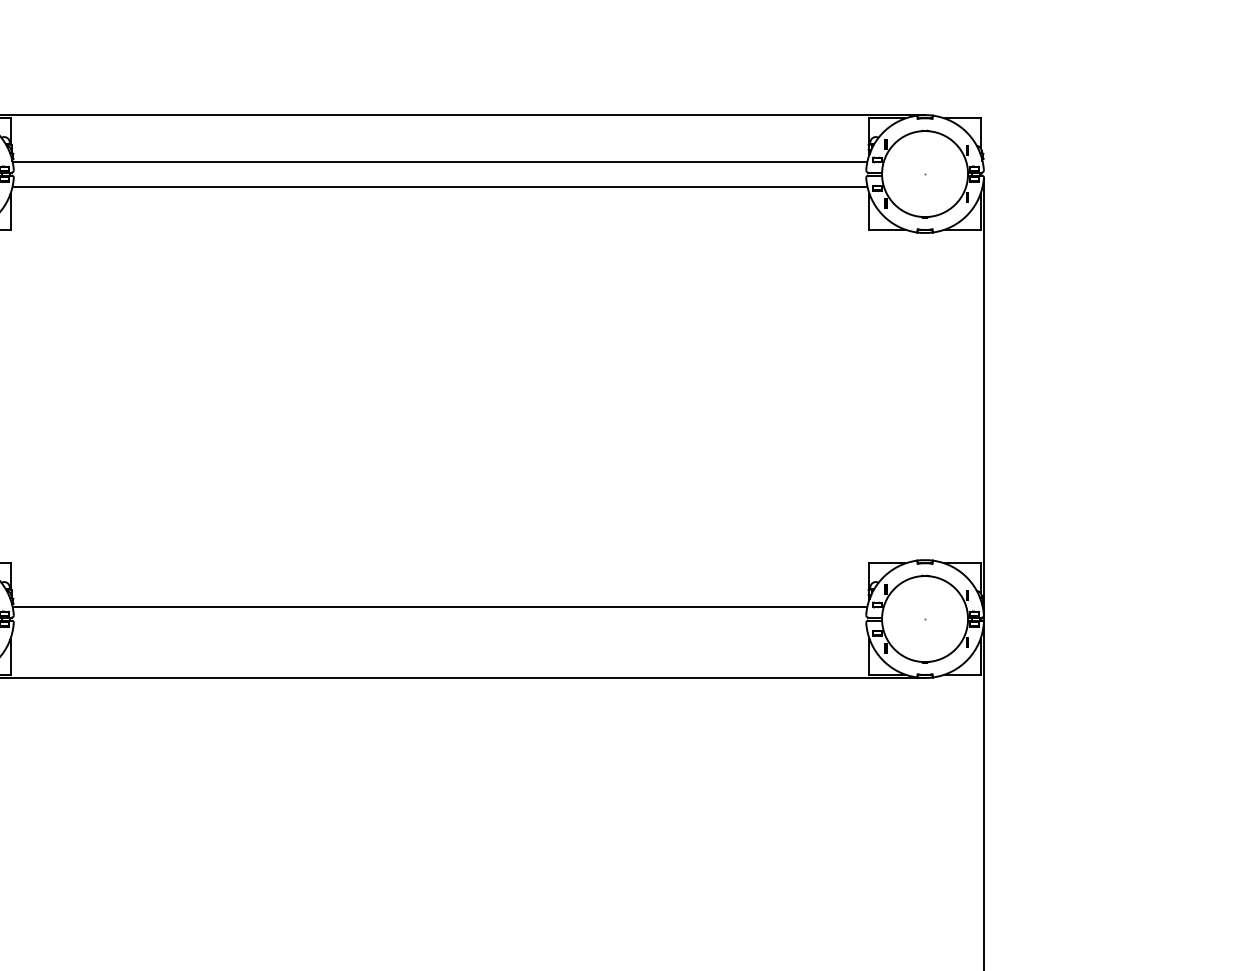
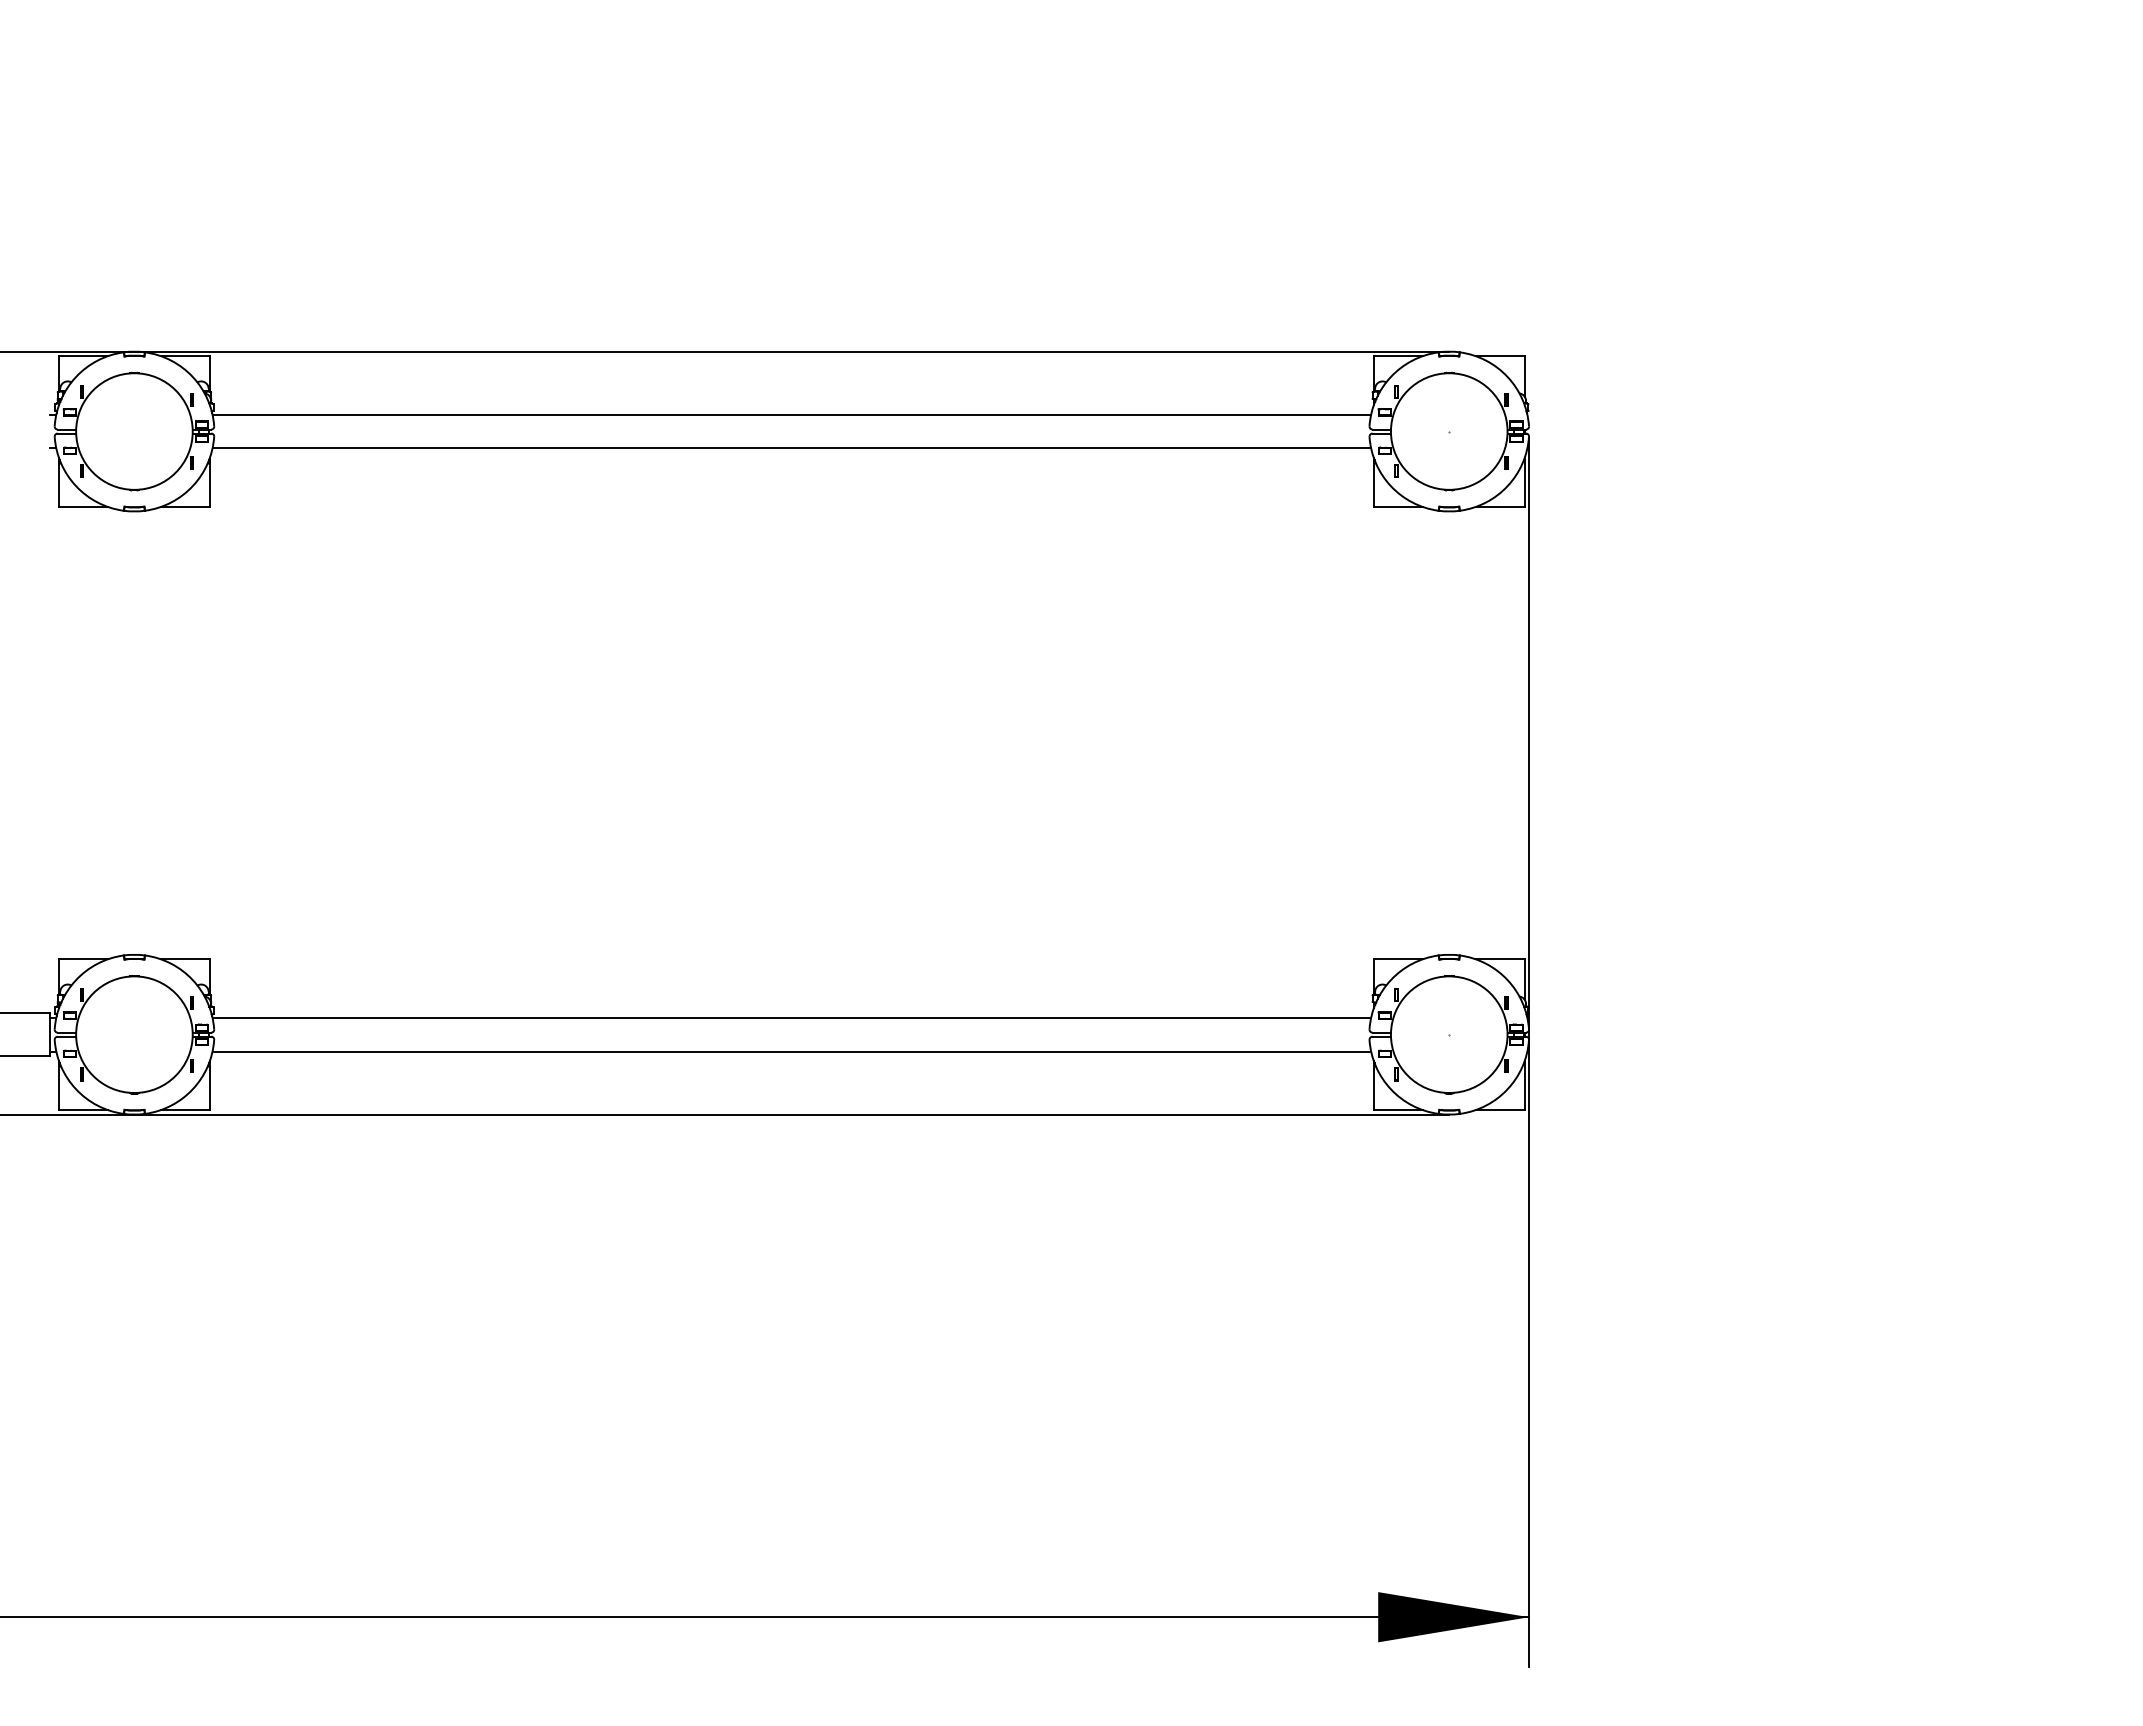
line: (439, 631) -> (791, 1051), added

